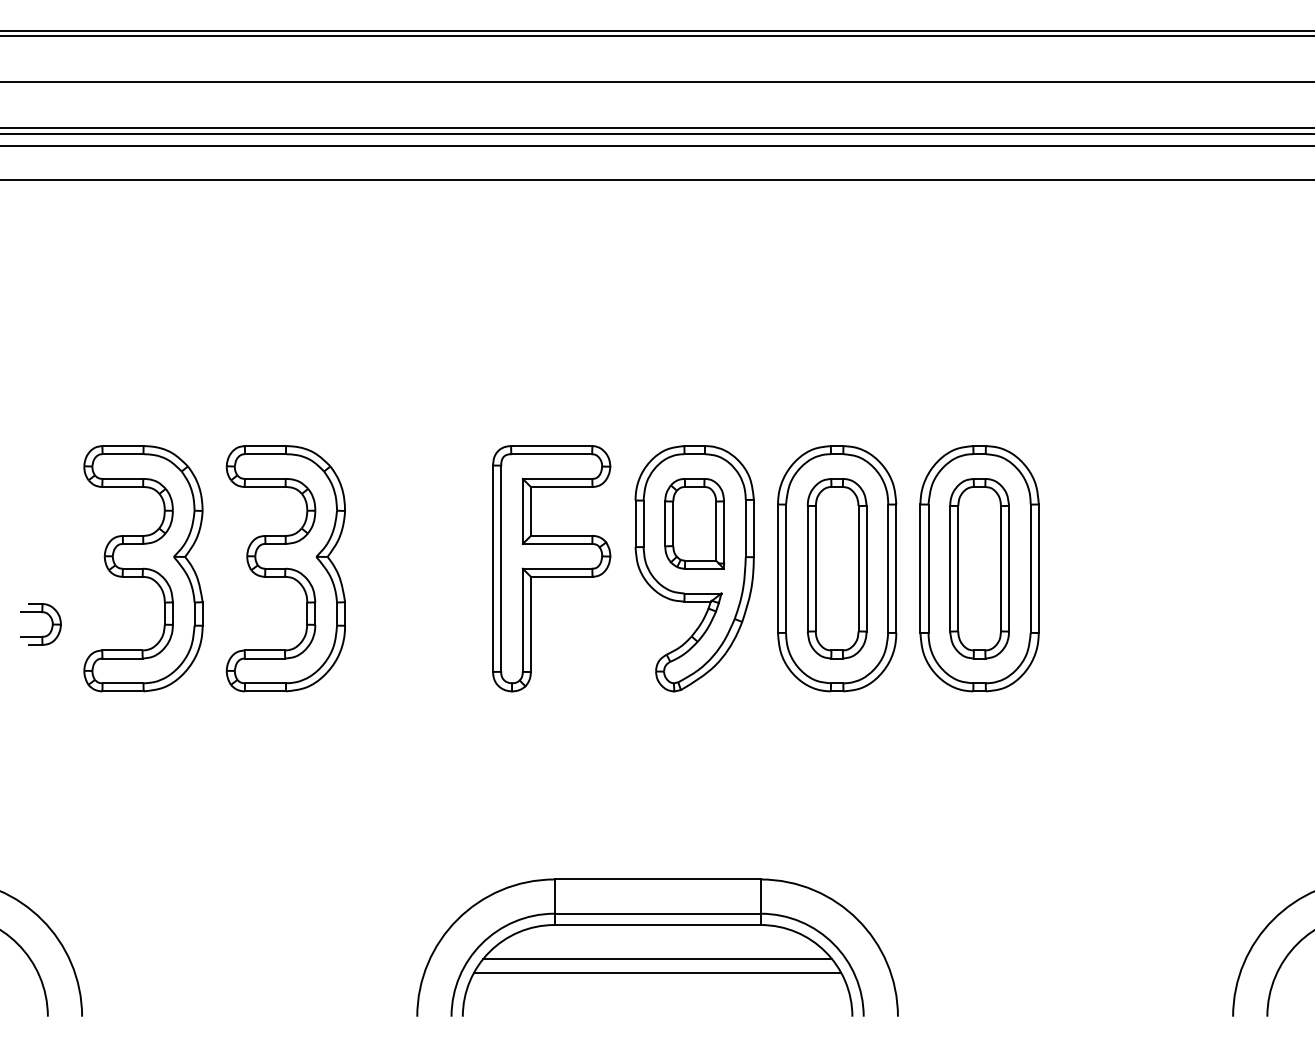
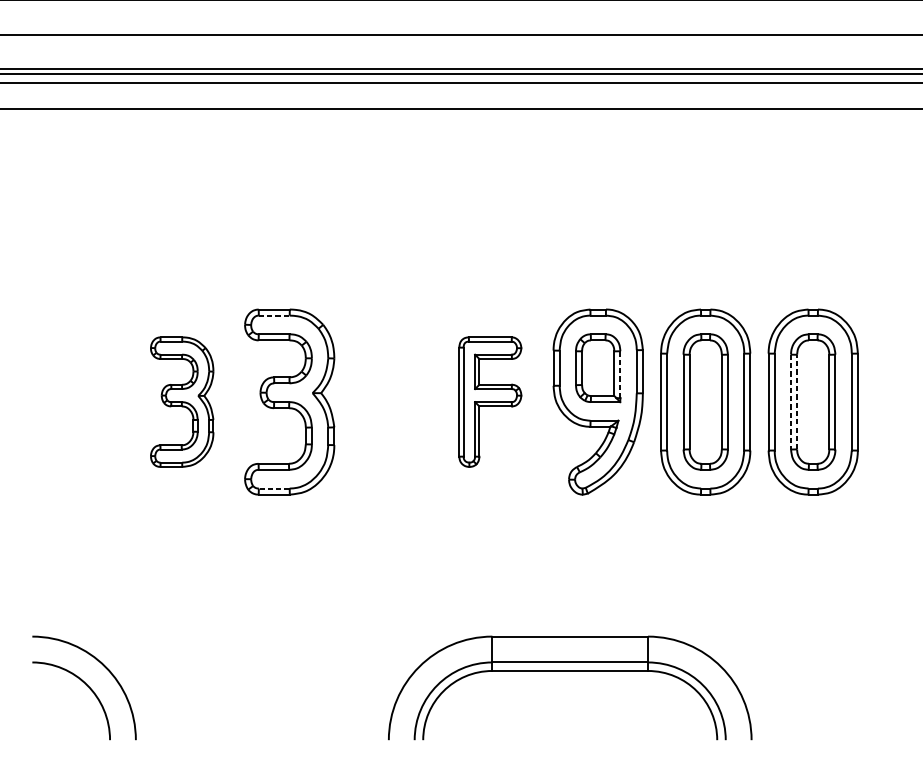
line: (266, 454) -> (275, 315), solid -> dashed
line: (724, 532) -> (620, 374), solid -> dashed
part: (143, 568) -> (182, 401), size x0.7
part: (551, 568) -> (490, 401), size x0.7
line: (950, 568) -> (791, 401), solid -> dashed
line: (958, 568) -> (797, 401), solid -> dashed
part: (51, 624) -> (112, 444), removed
line: (265, 683) -> (274, 488), solid -> dashed
line: (657, 959) -> (570, 697), removed
line: (657, 973) -> (570, 707), removed

